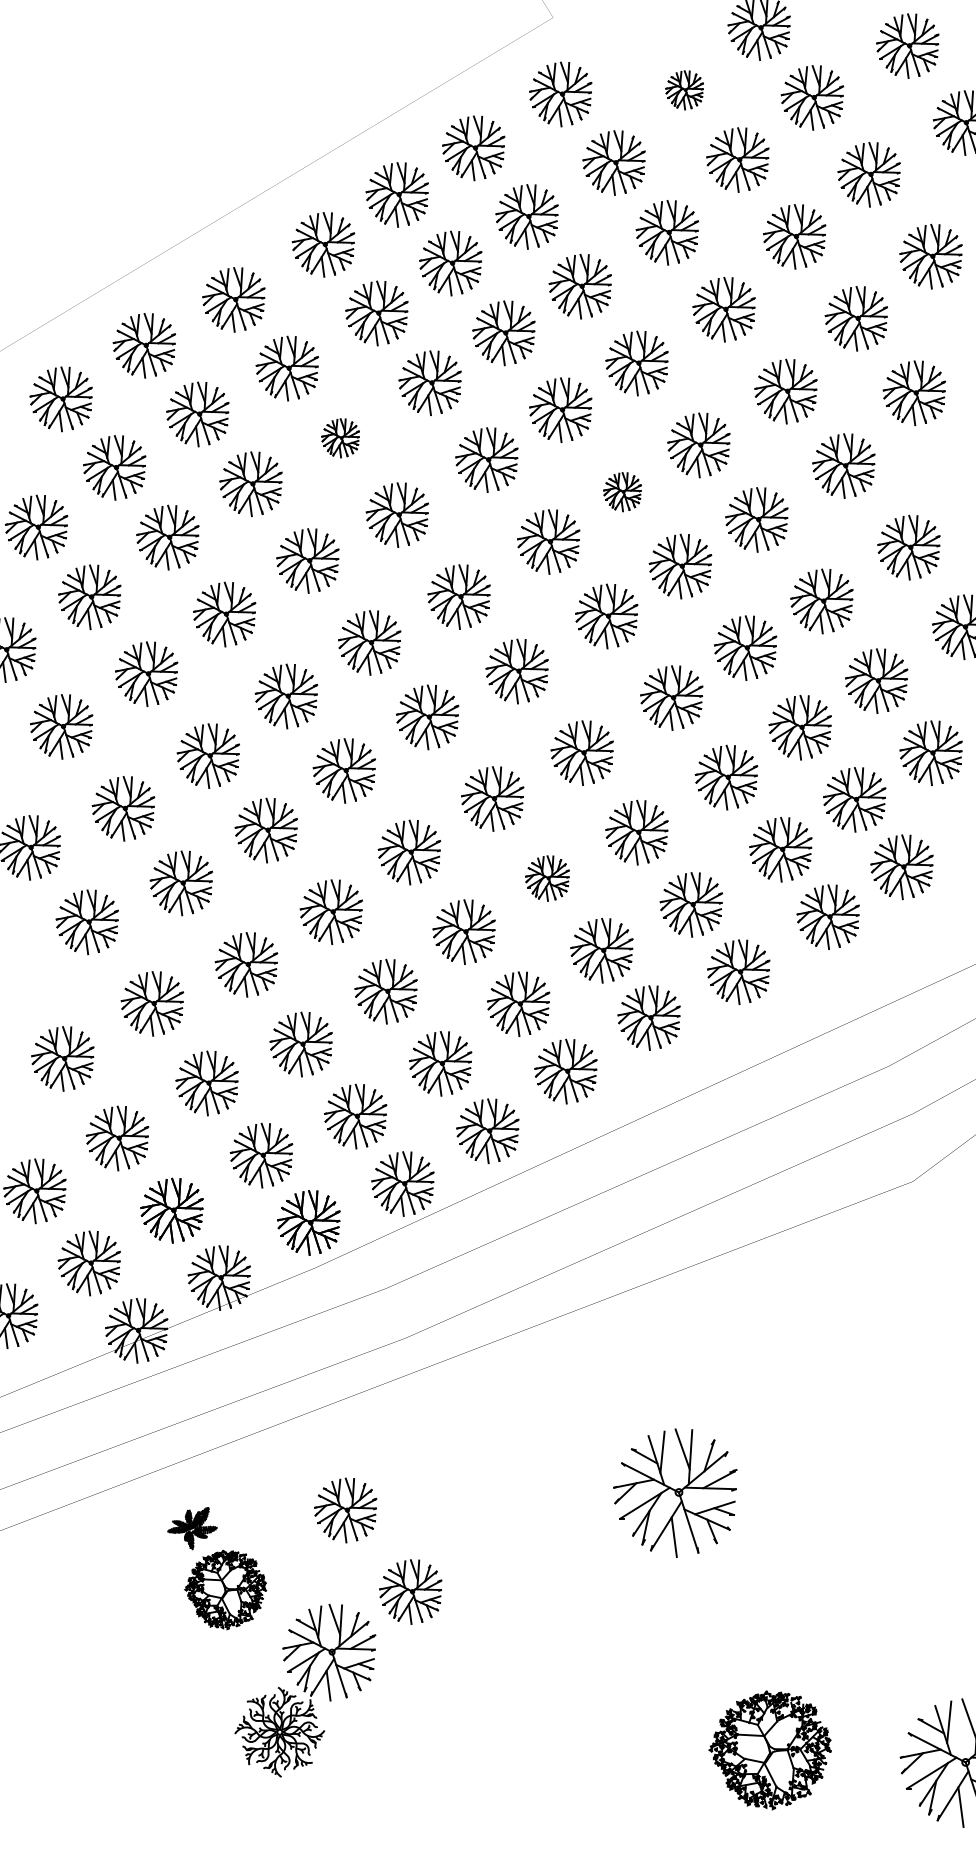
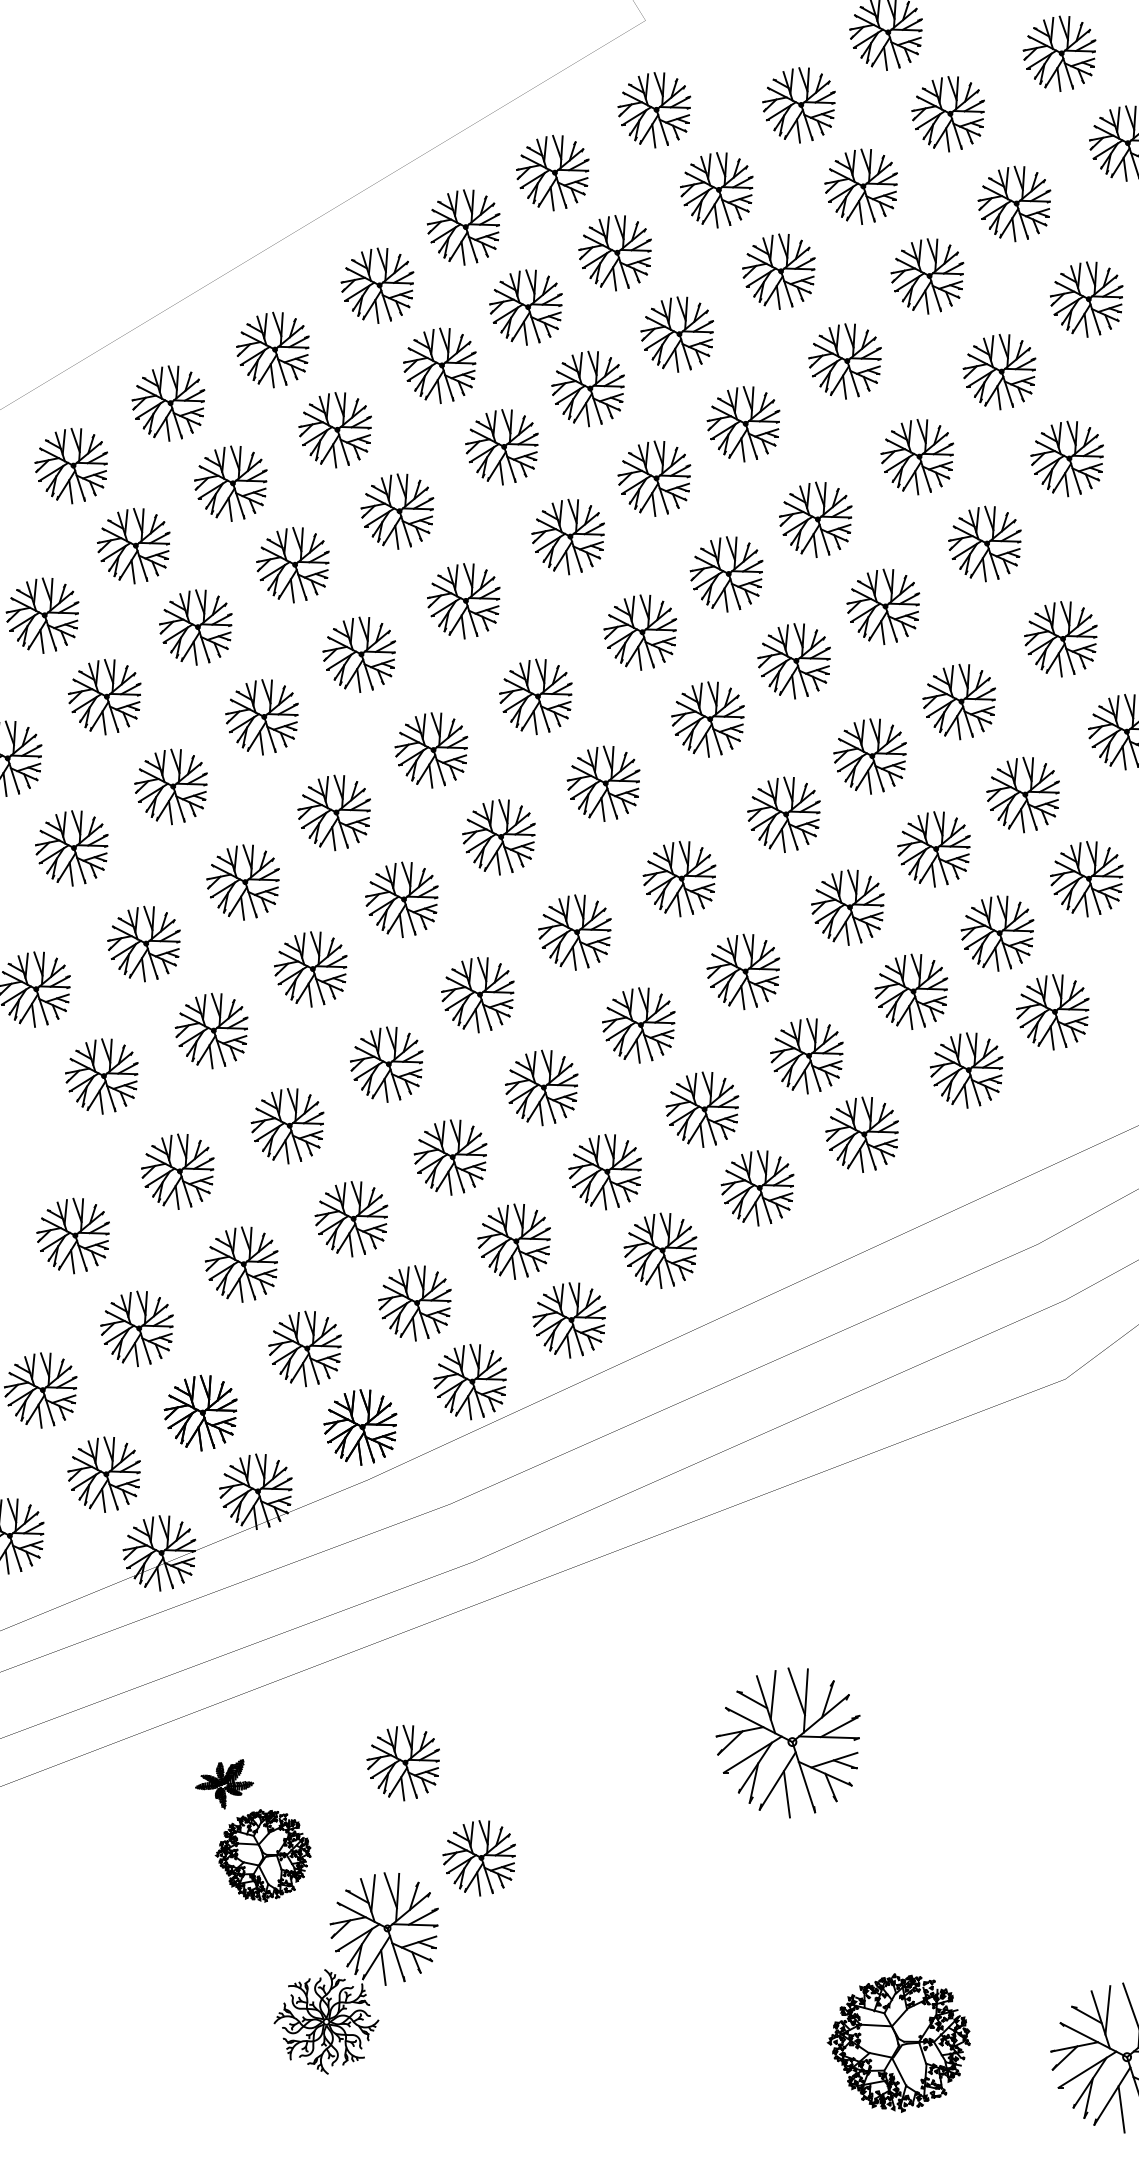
part: (684, 90) -> (798, 105), size x1.67
part: (340, 438) -> (397, 511), size x1.67
part: (622, 492) -> (726, 574), size x1.67
part: (547, 878) -> (638, 1025), size x1.43

